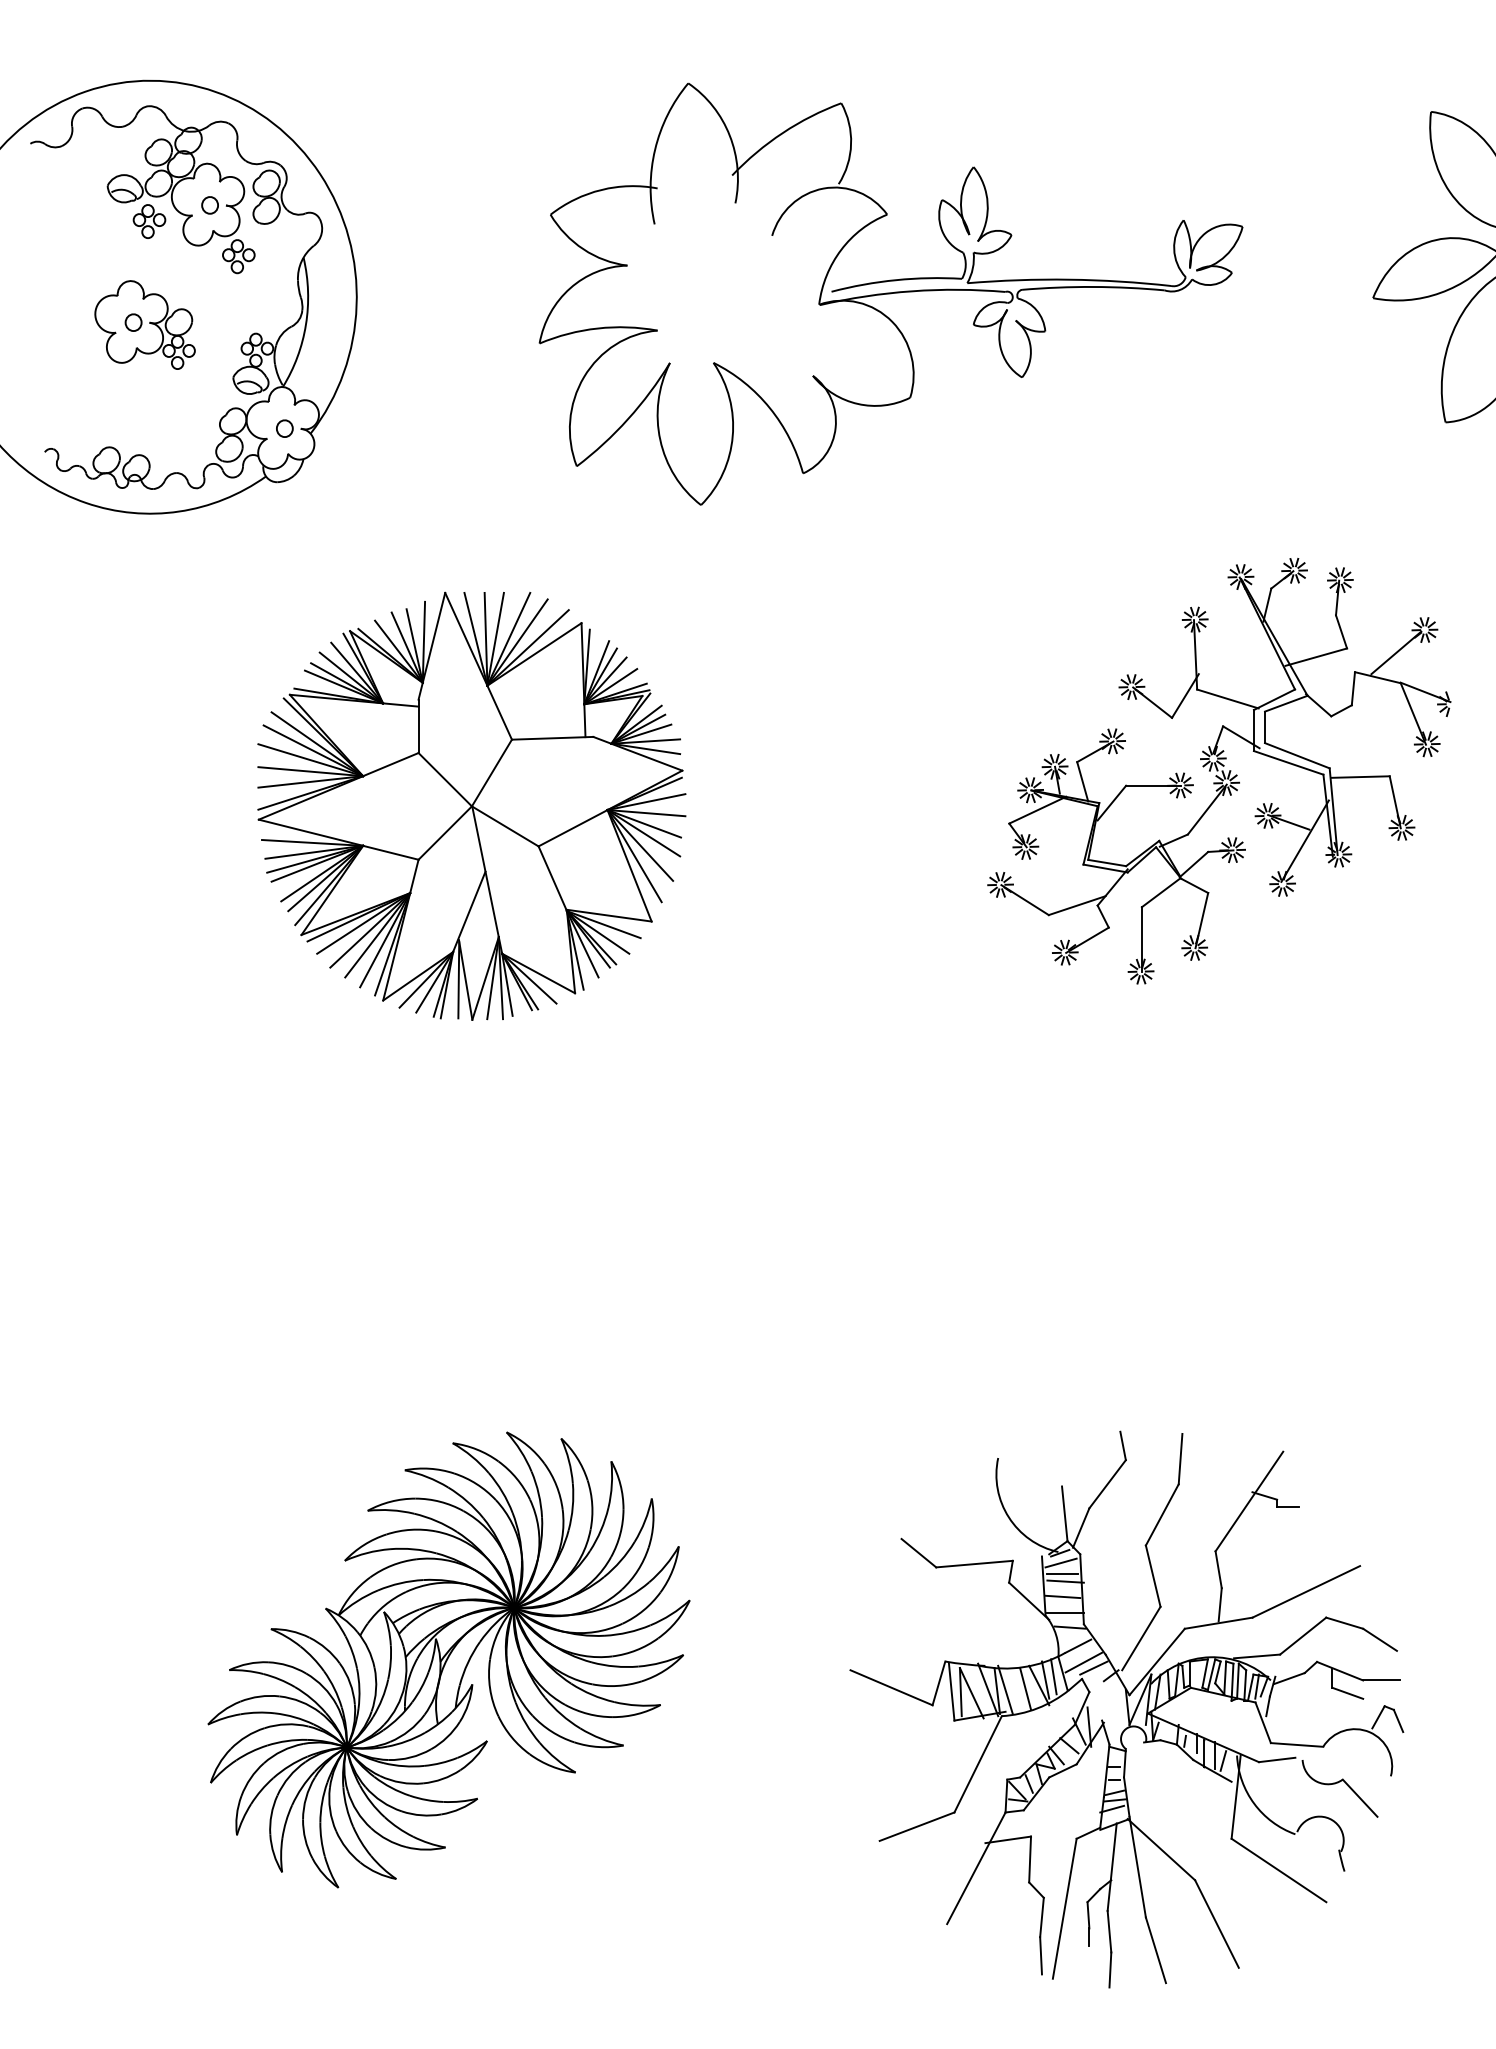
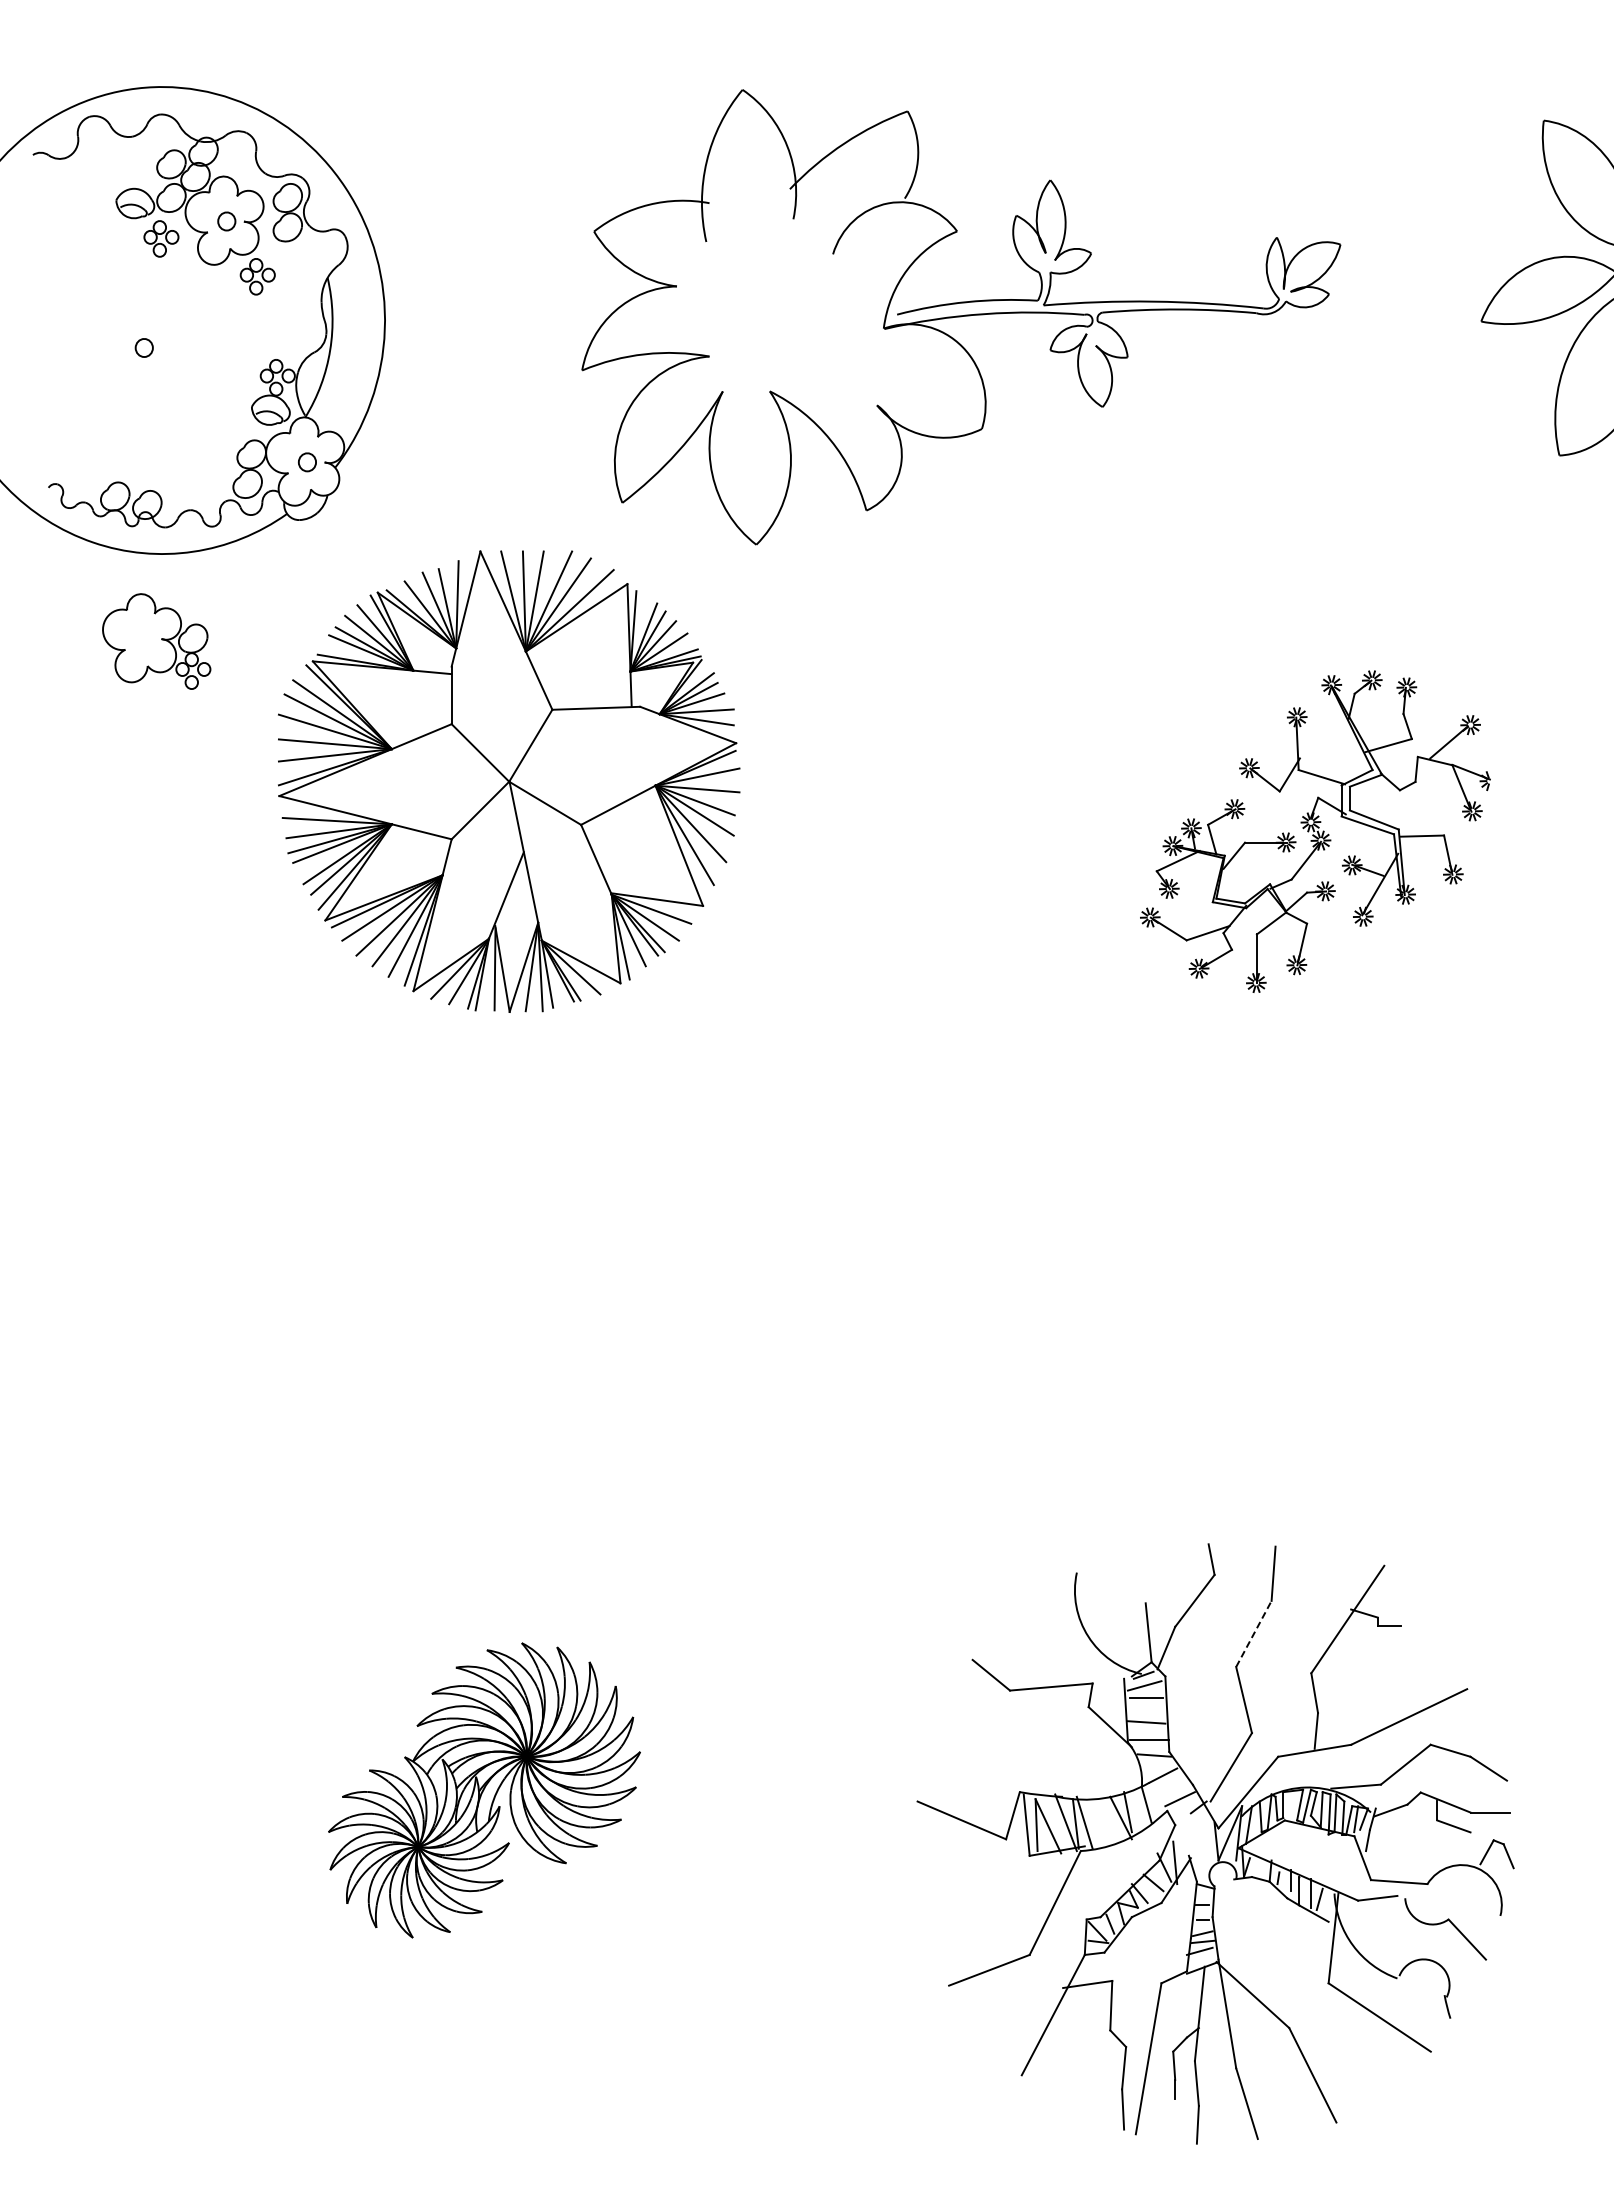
part: (144, 325) -> (156, 641), moved
part: (1219, 770) -> (1315, 831), size x0.7
part: (472, 806) -> (509, 781), moved
line: (1162, 1514) -> (1254, 1633), solid -> dashed
line: (1065, 1581) -> (1149, 1705), removed
part: (449, 1660) -> (484, 1790), size x0.6
line: (1083, 1661) -> (1168, 1792), removed
line: (1053, 1676) -> (1136, 1808), removed
line: (1025, 1688) -> (1106, 1821), removed

